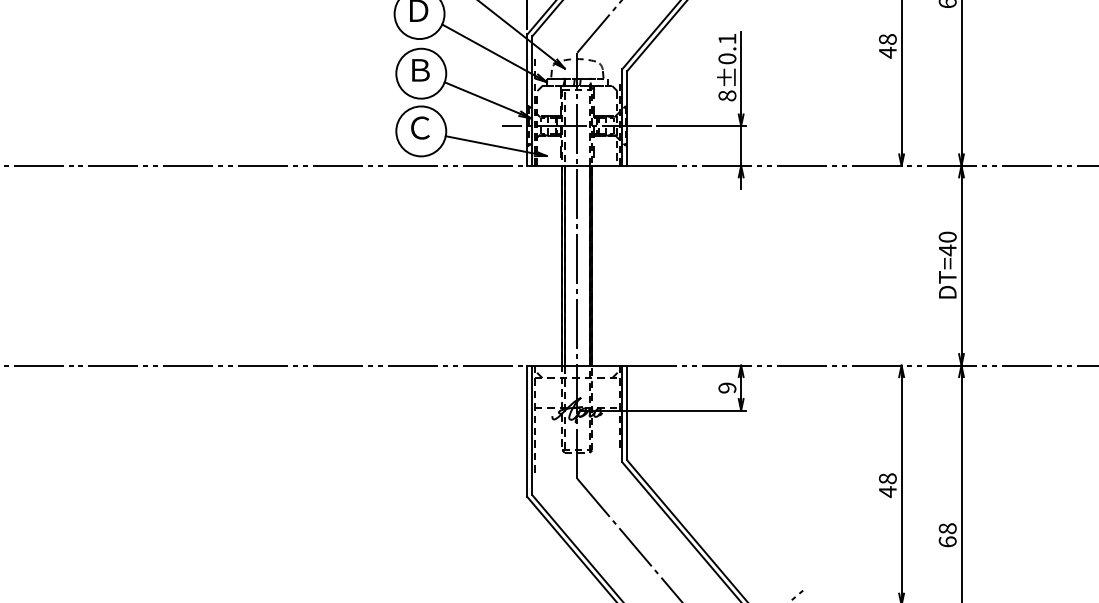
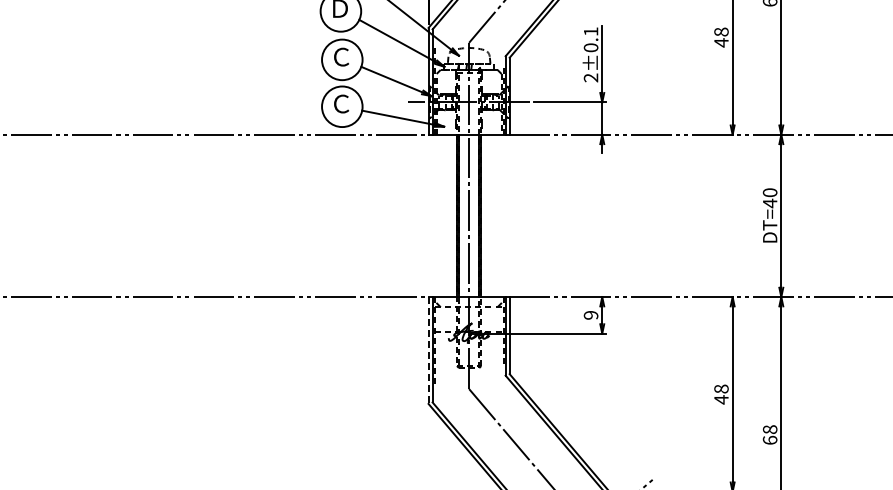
text: (420, 69) -> (341, 56), Ｂ -> Ｃ
text: (726, 95) -> (590, 77), 8±0.1 -> 2±0.1
line: (527, 432) -> (428, 351), solid -> dashed

